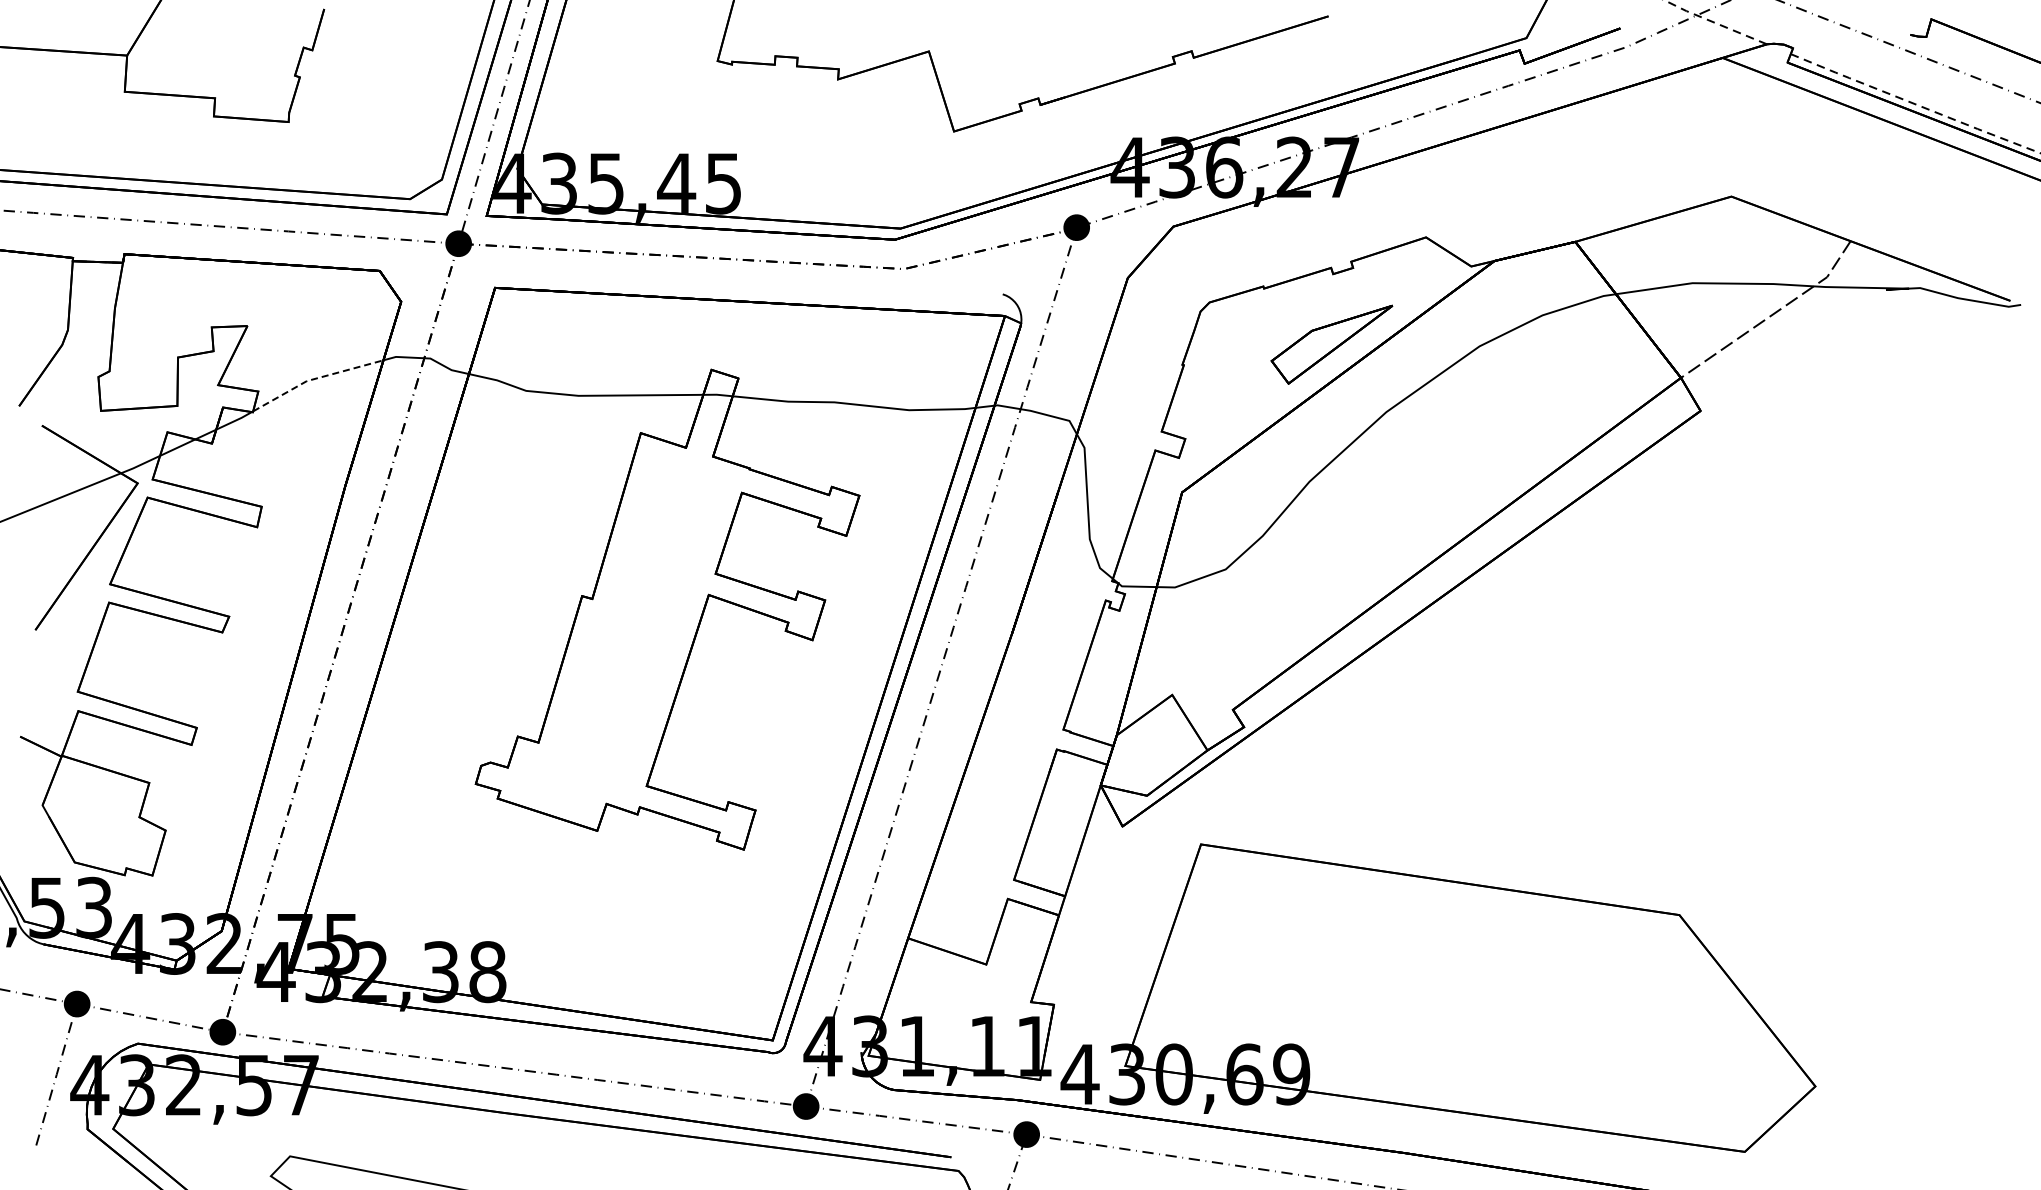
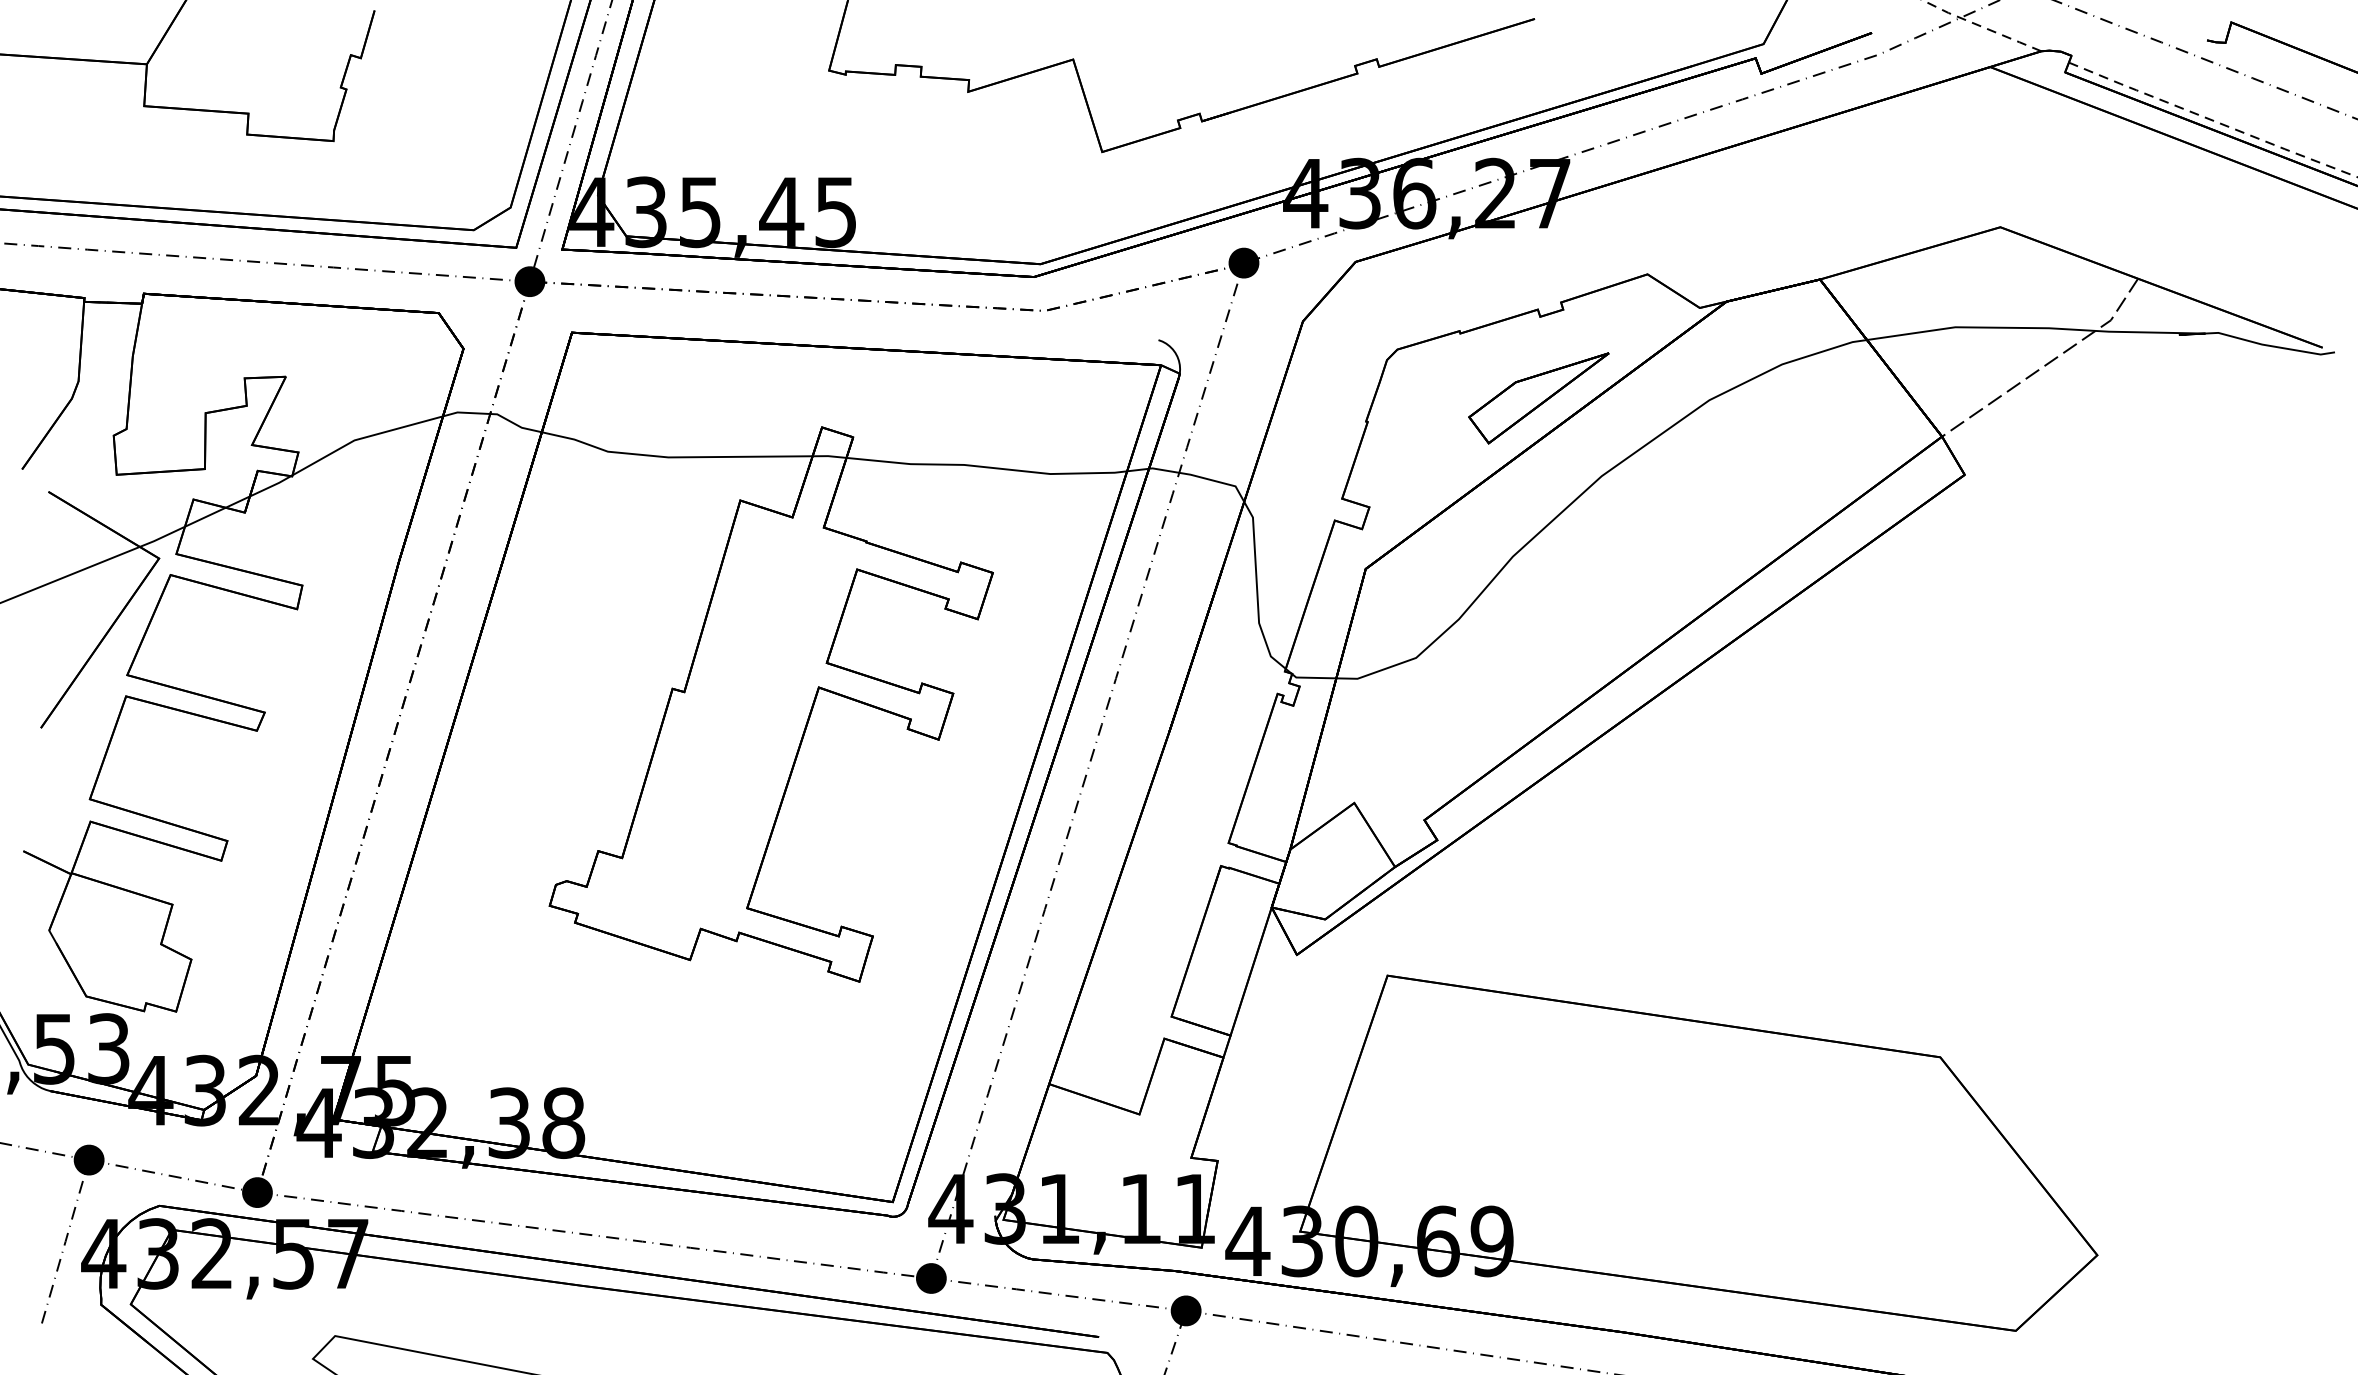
line: (315, 378) -> (364, 437), dashed -> solid

